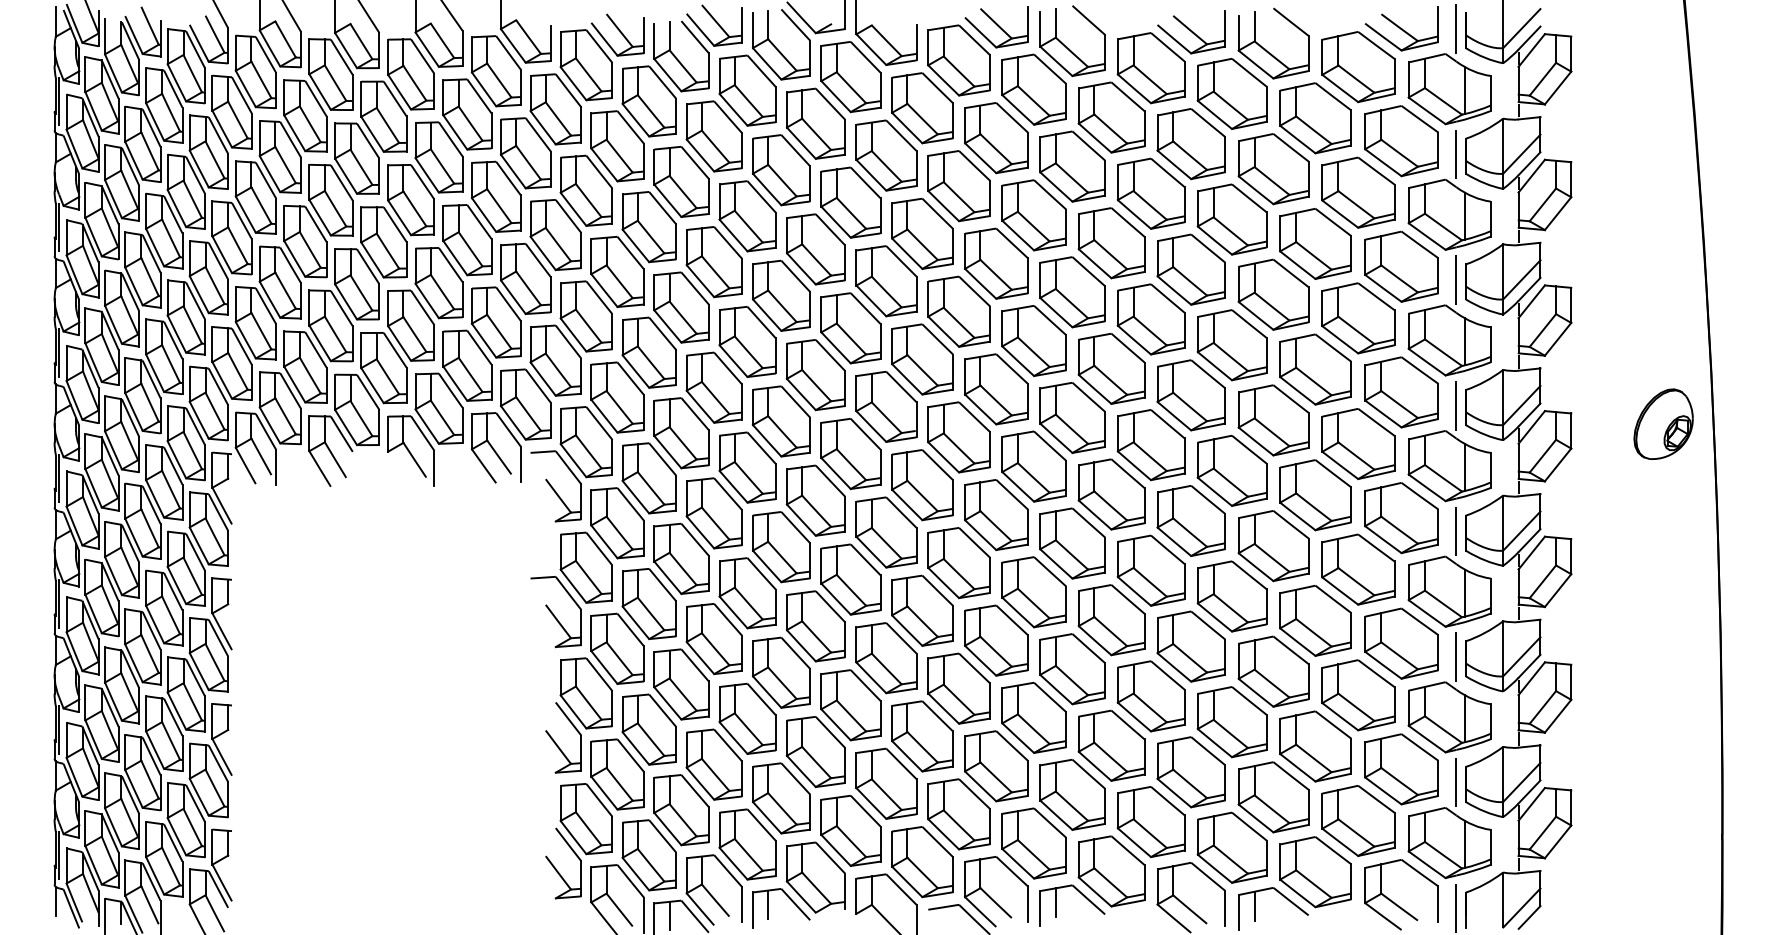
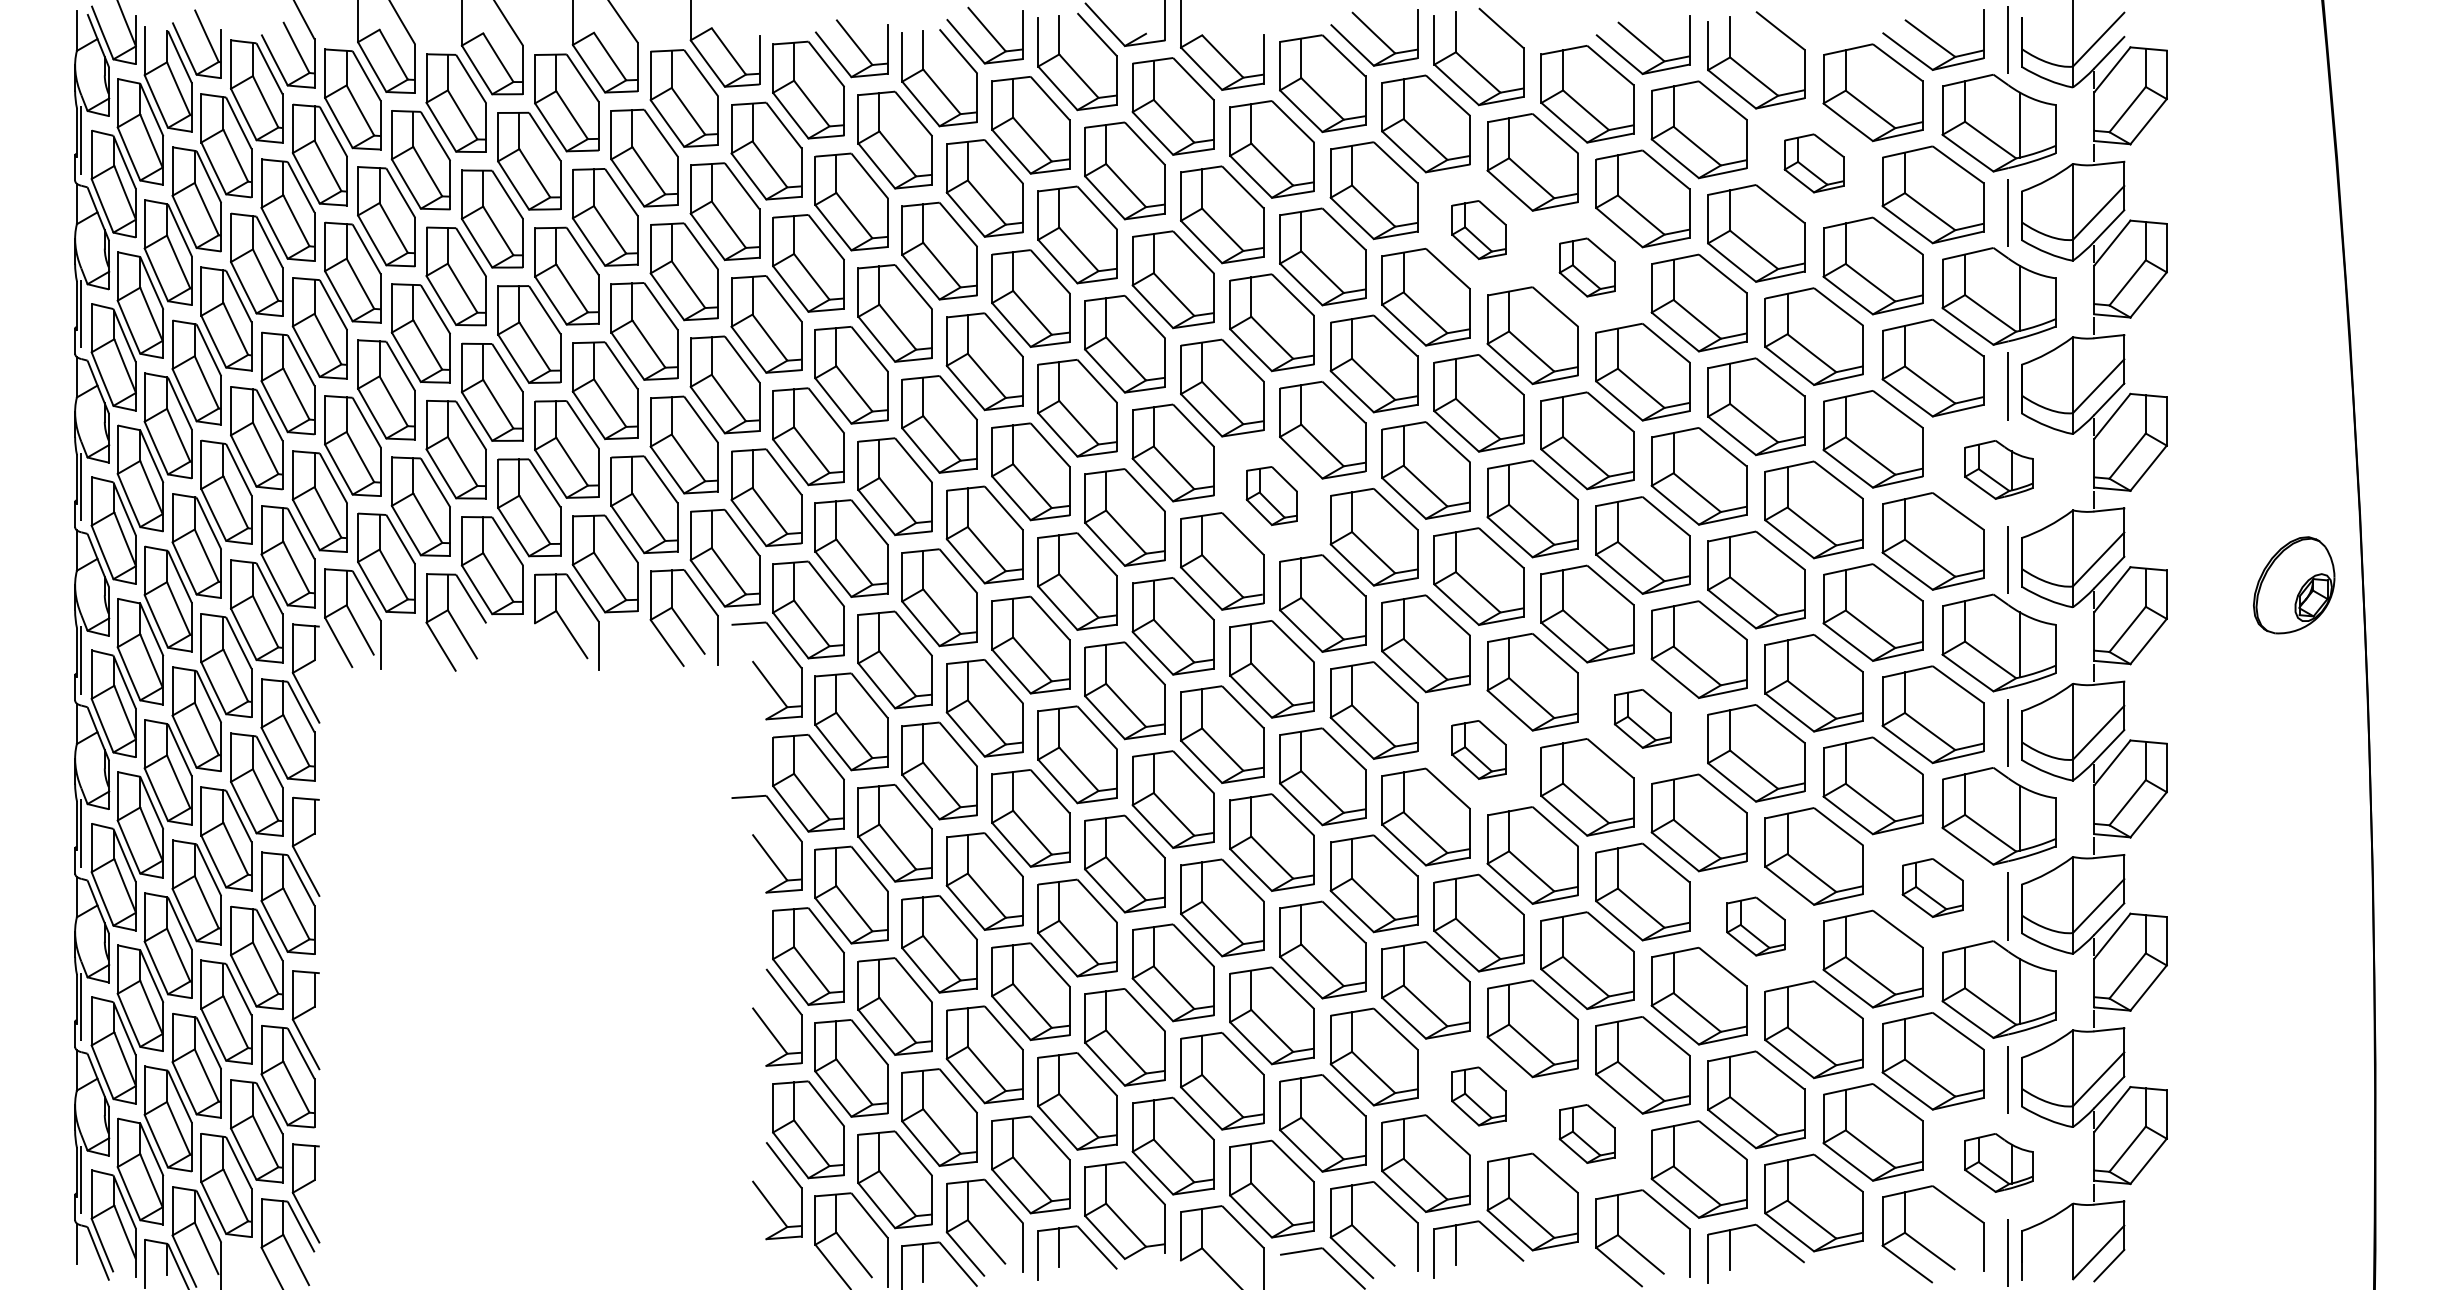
part: (1315, 118) -> (1813, 163), size x0.6
part: (1072, 166) -> (1478, 229), size x0.6
part: (1151, 193) -> (1587, 267), size x0.6
part: (1449, 340) -> (1998, 469), size x0.6
part: (922, 359) -> (1271, 495), size x0.6
part: (1191, 520) -> (1642, 718), size x0.6
part: (1072, 543) -> (1478, 749), size x0.6
part: (1401, 643) -> (1932, 887), size x0.6
part: (1273, 671) -> (1756, 926), size x0.6
part: (1072, 794) -> (1478, 1096), size x0.6
part: (1151, 821) -> (1587, 1133), size x0.6
part: (1449, 842) -> (1998, 1162), size x0.6

